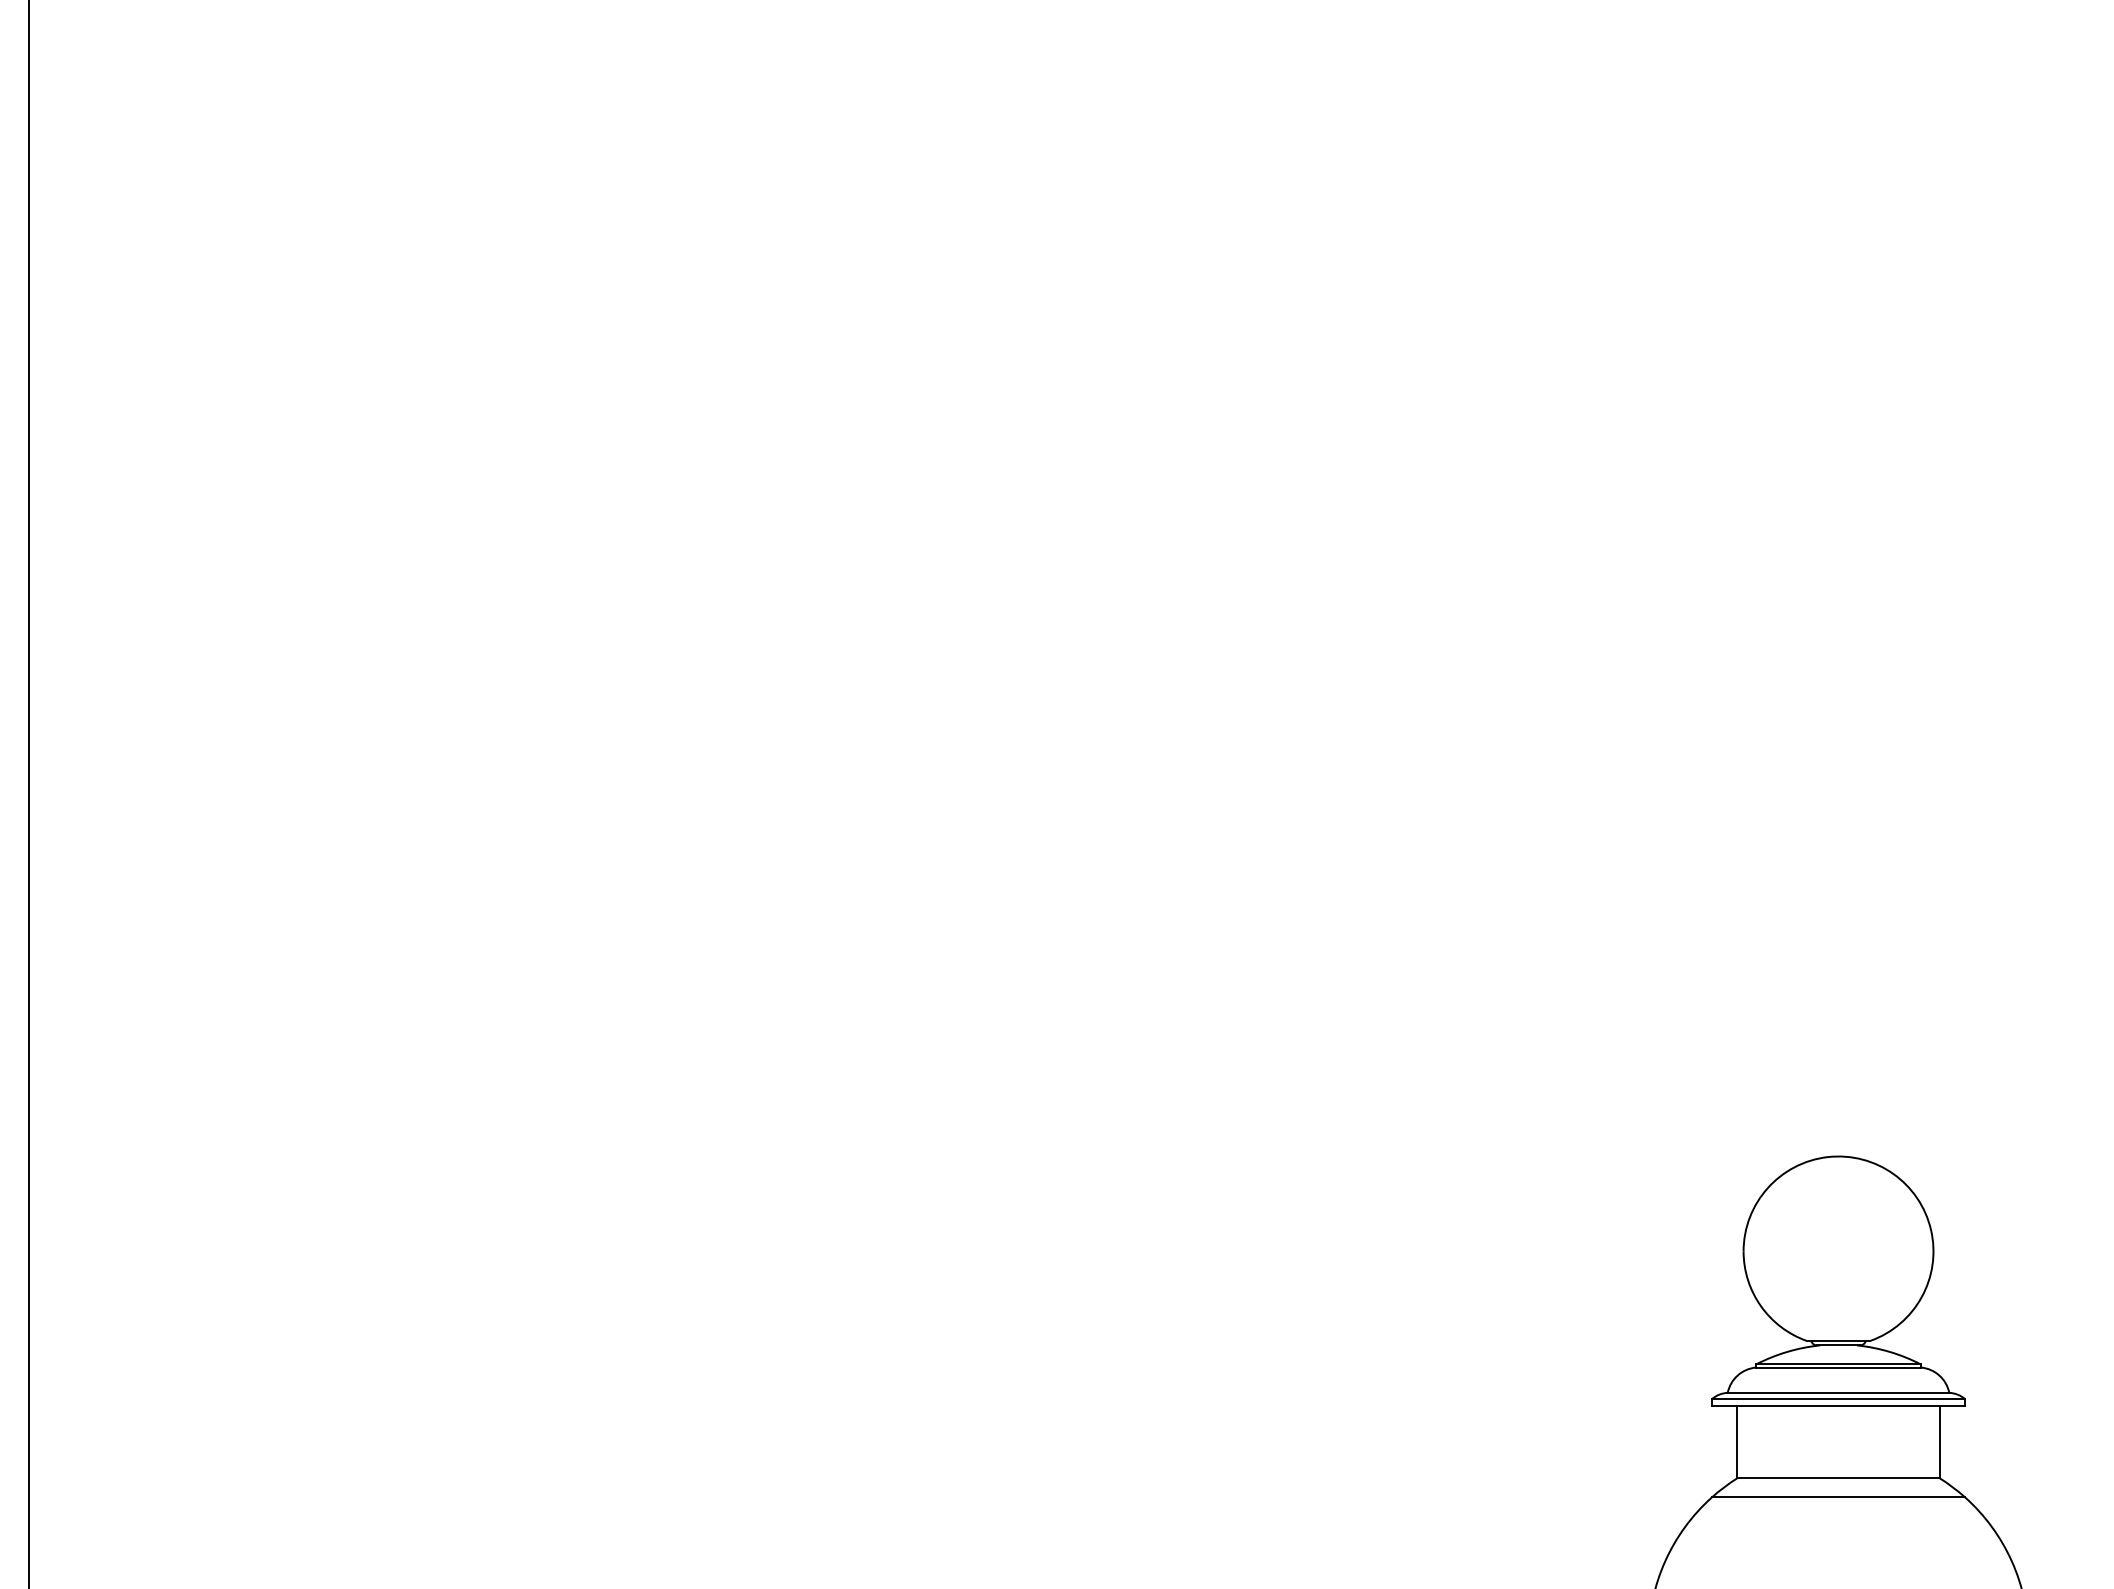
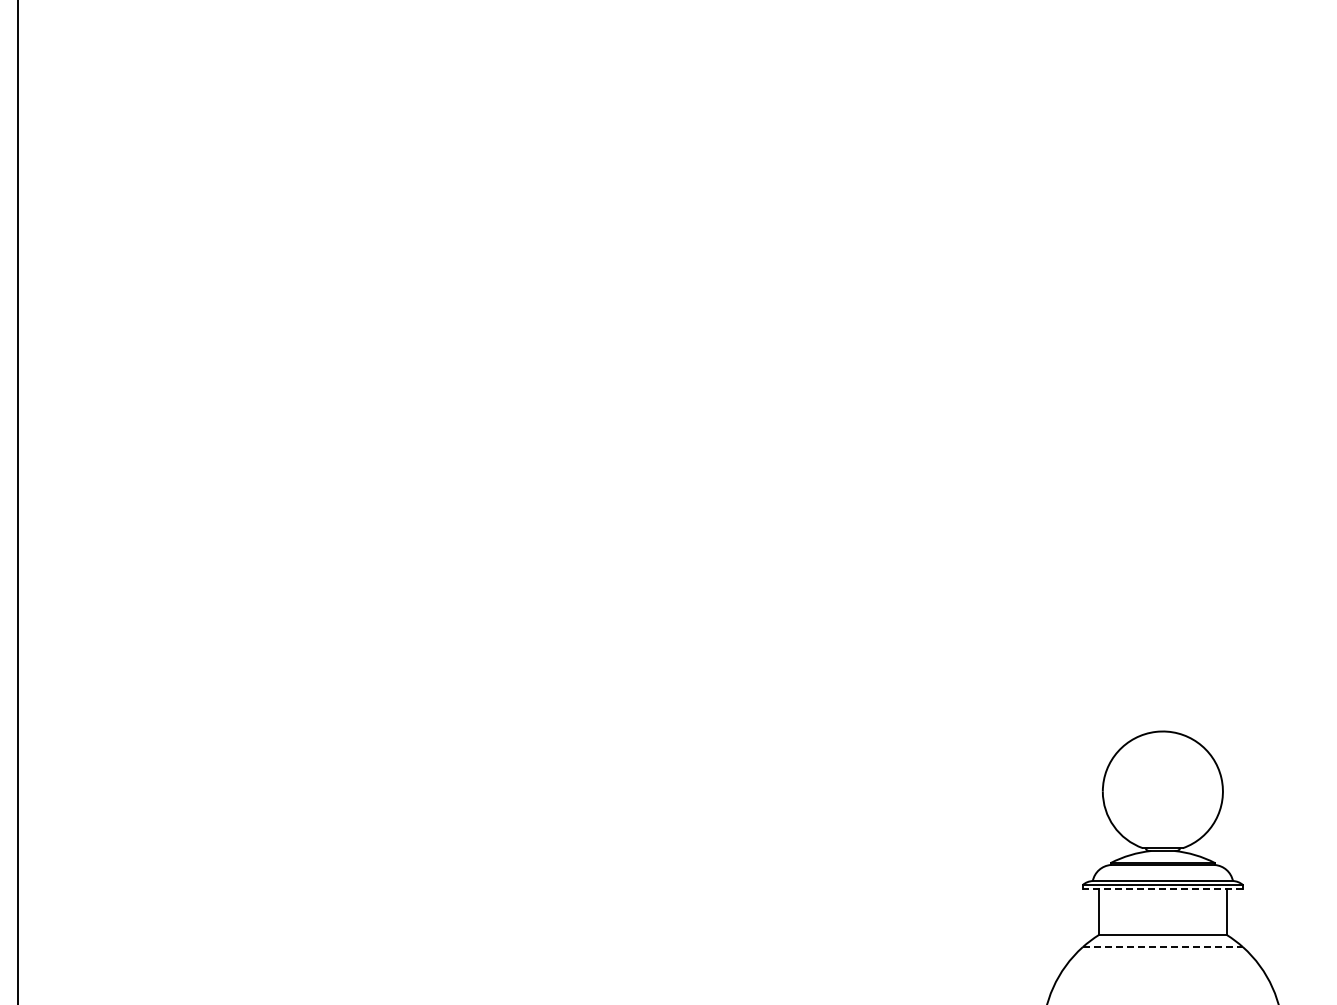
line: (1837, 1406) -> (1162, 889), solid -> dashed
line: (1839, 1497) -> (1163, 947), solid -> dashed

